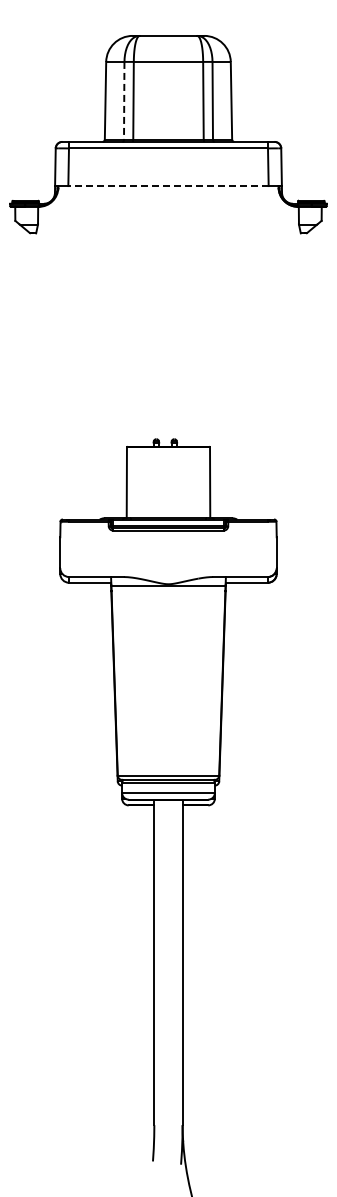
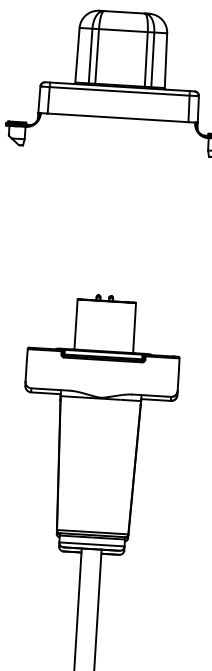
line: (124, 100) -> (90, 55), dashed -> solid
line: (168, 186) -> (118, 118), dashed -> solid

